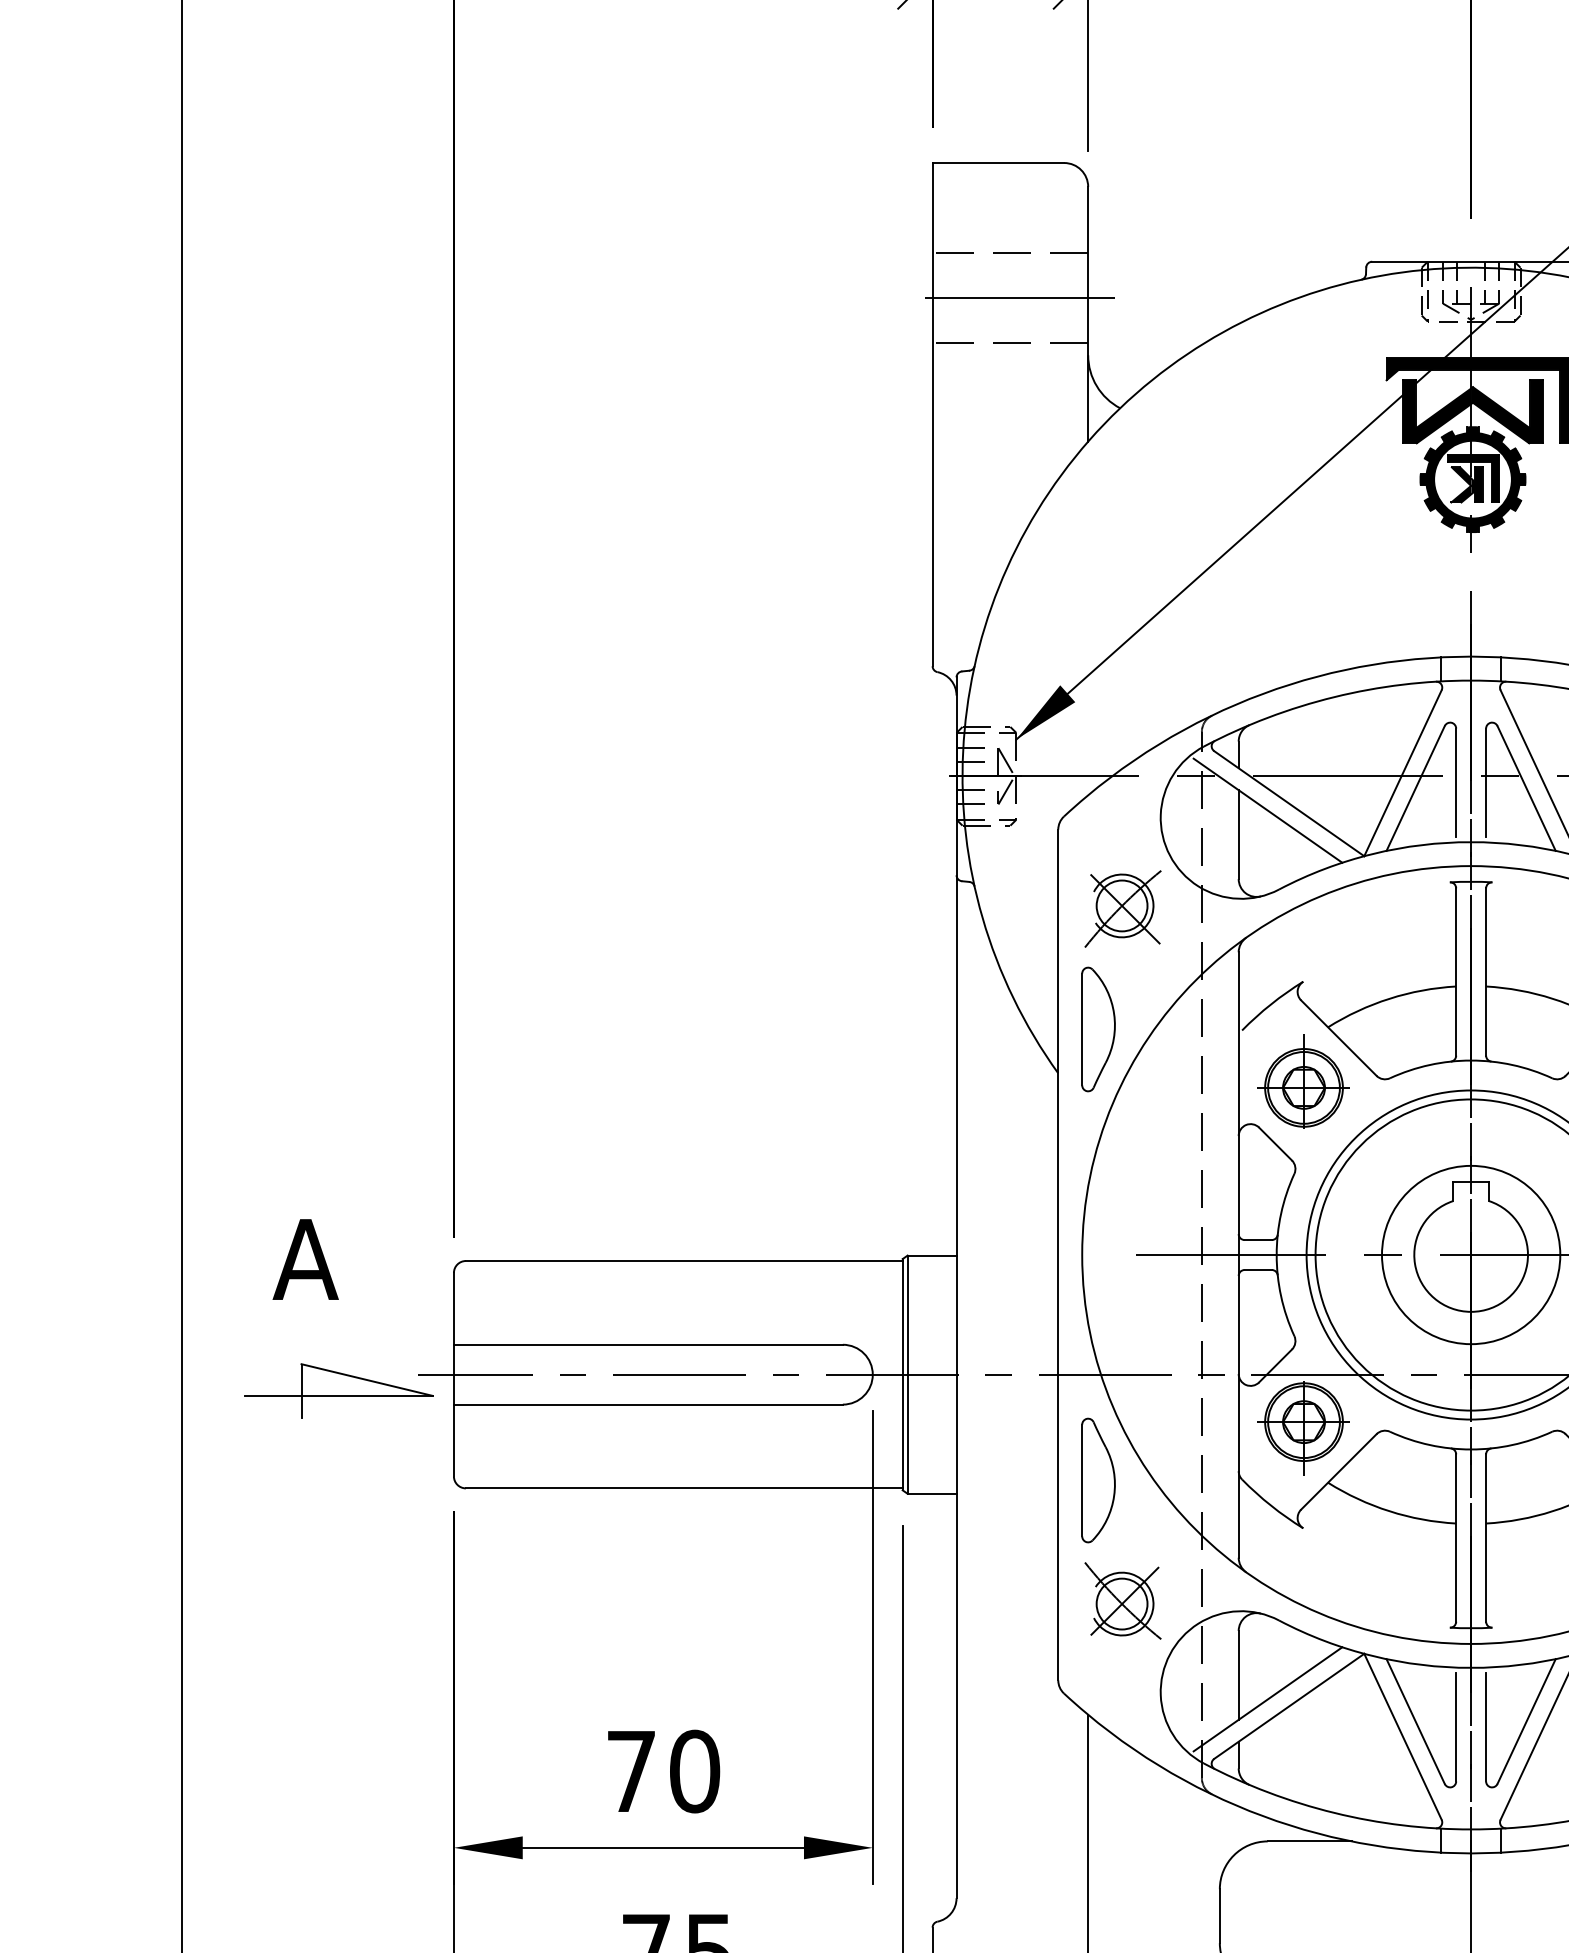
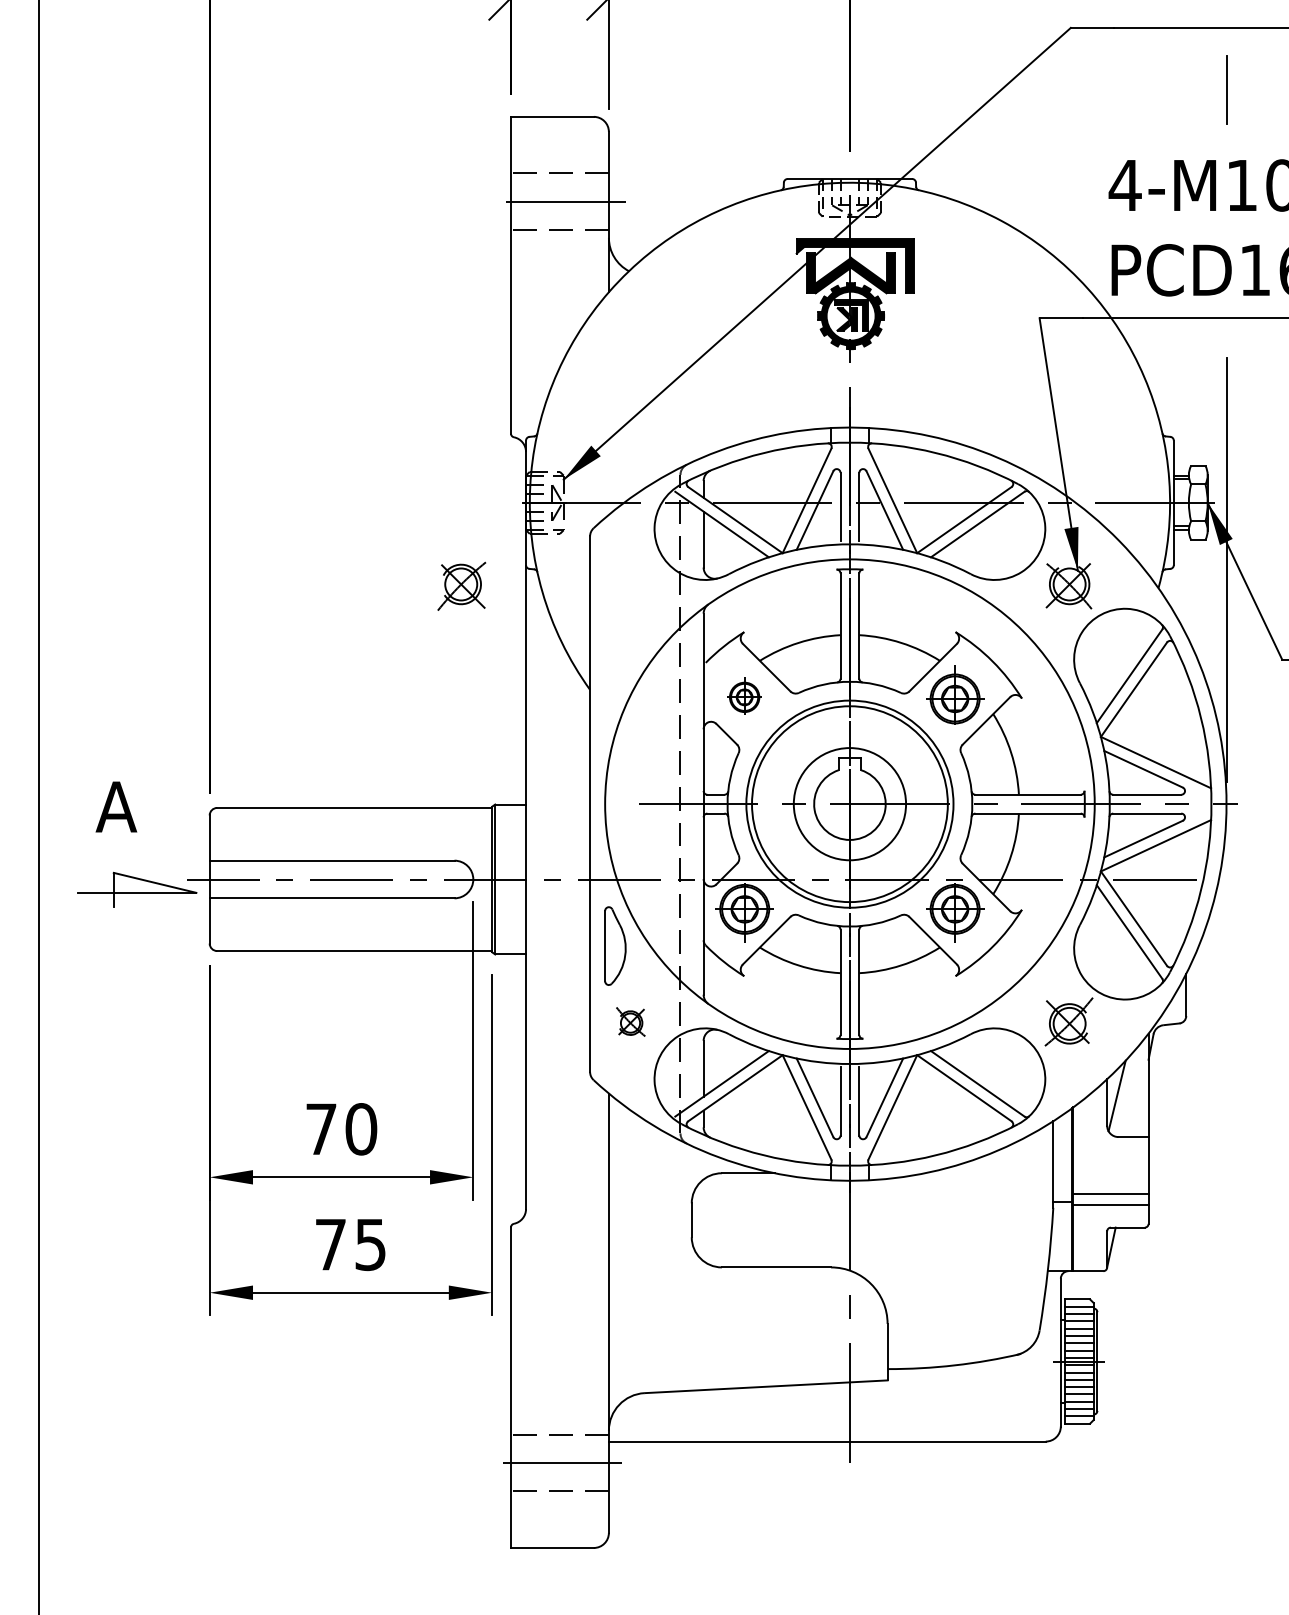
part: (1122, 907) -> (461, 585), moved
part: (1098, 1028) -> (615, 661), removed
part: (1303, 1080) -> (744, 694), size x0.6
part: (1122, 1600) -> (630, 1021), size x0.6

